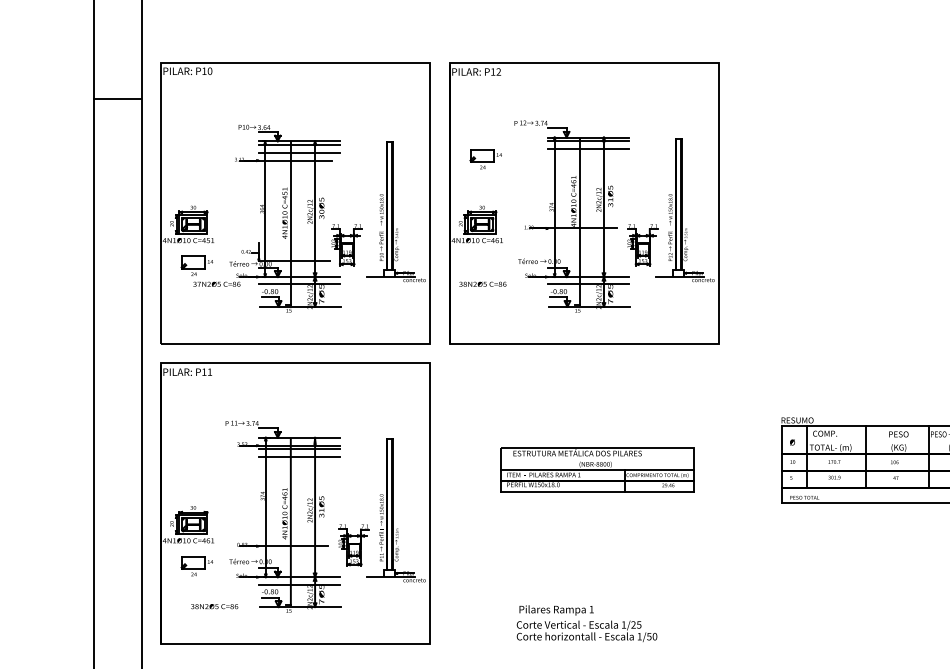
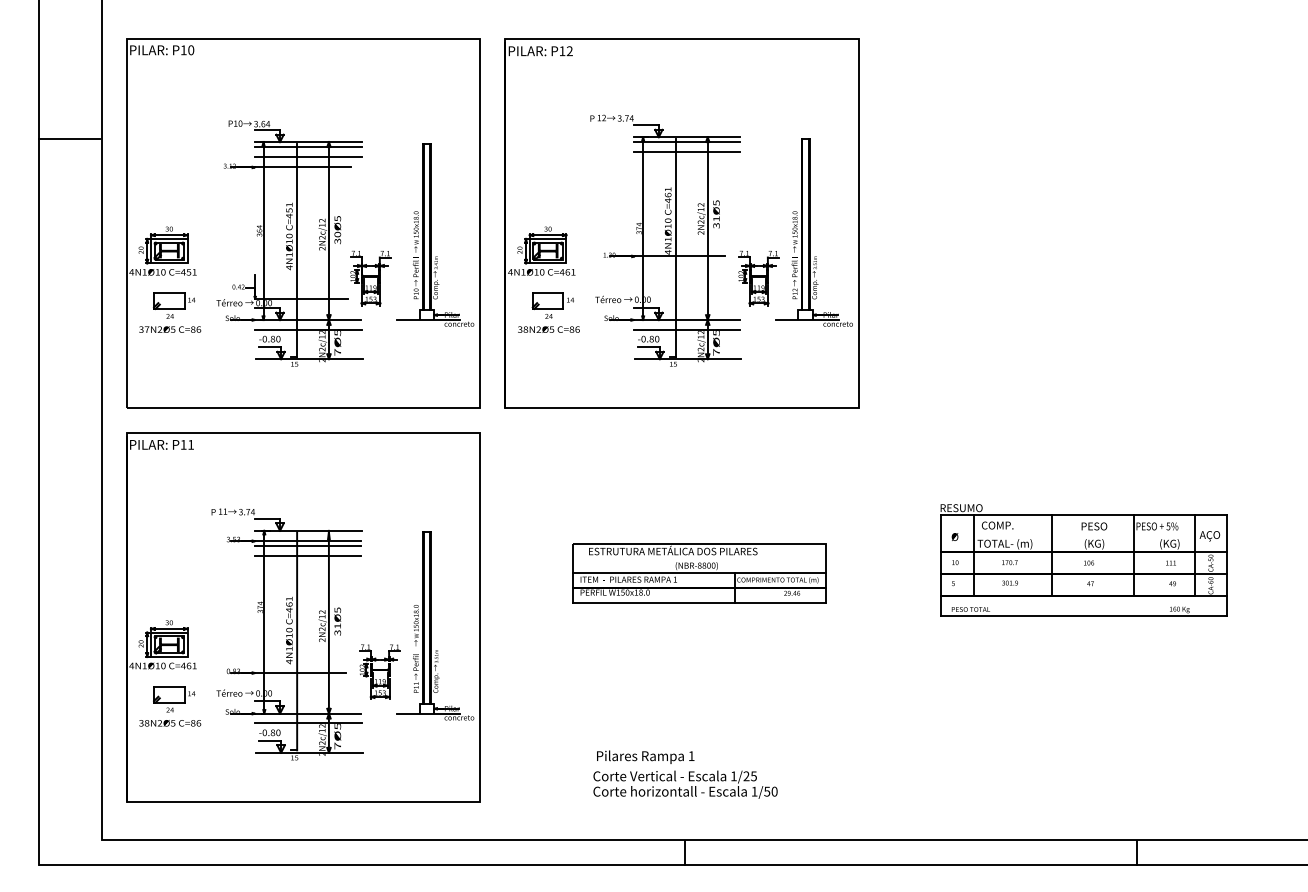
line: (117, 98) -> (69, 138), moved
part: (485, 159) -> (552, 305), moved
text: (217, 284) -> (170, 329), moved
text: (214, 606) -> (170, 723), moved

